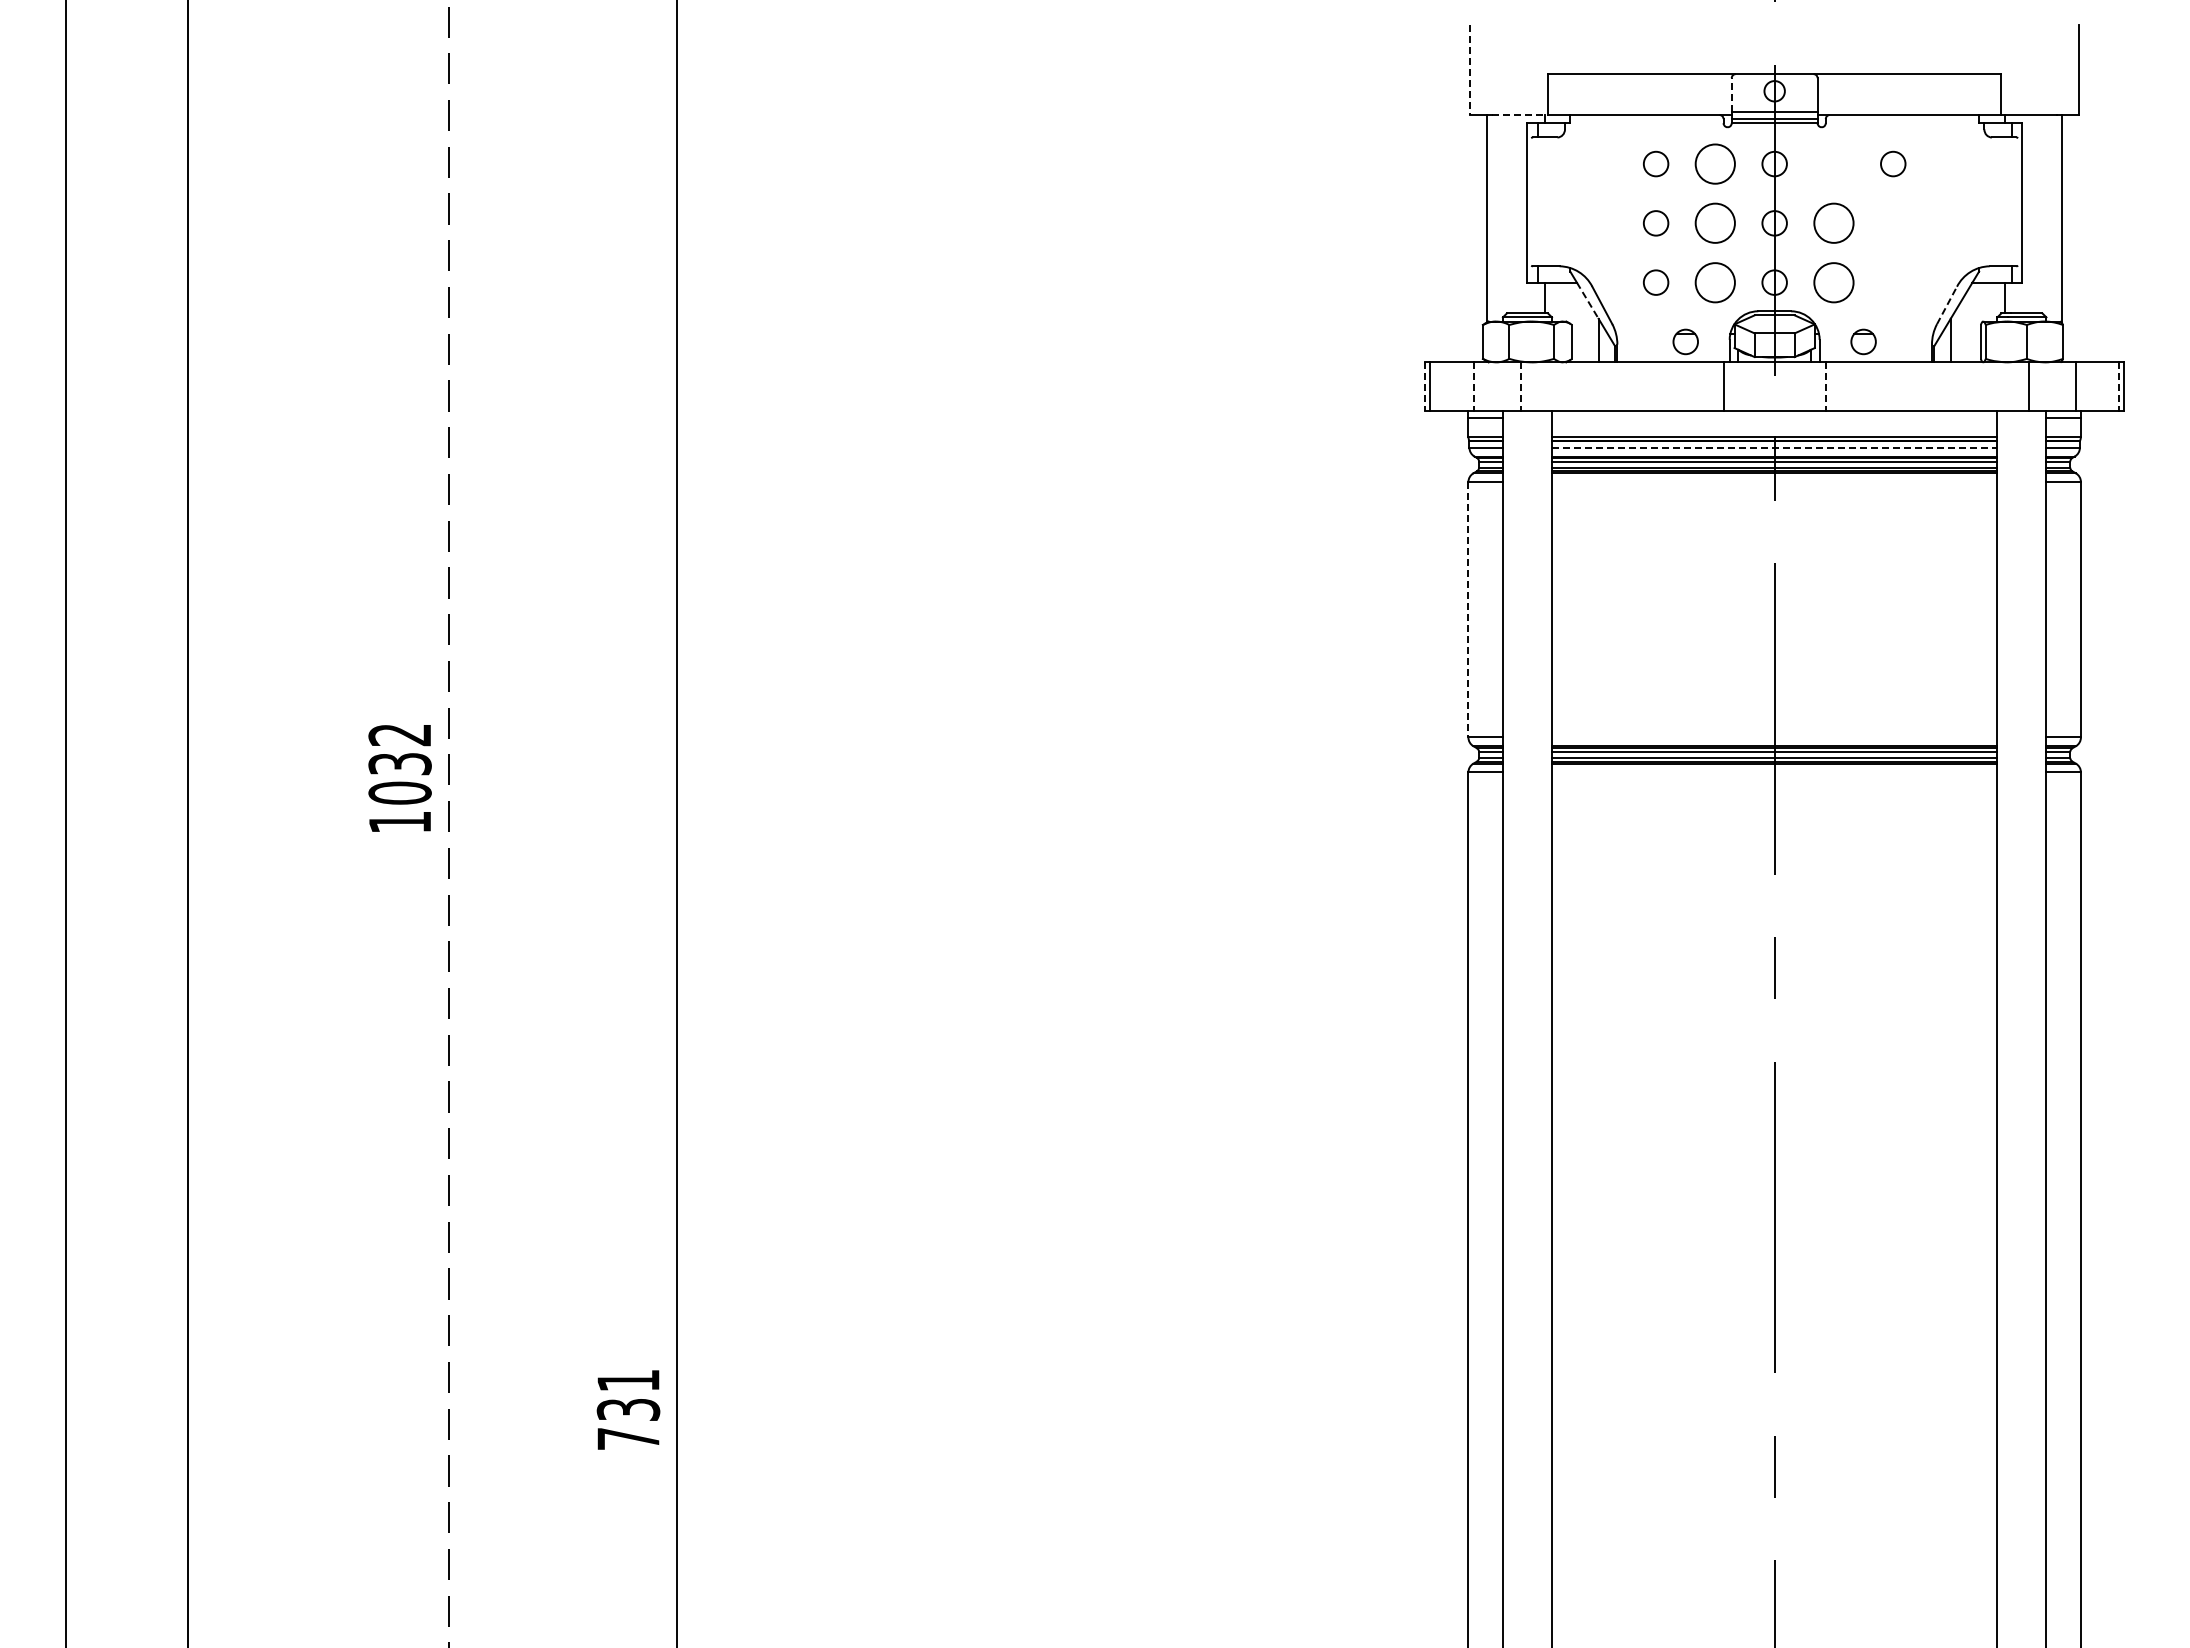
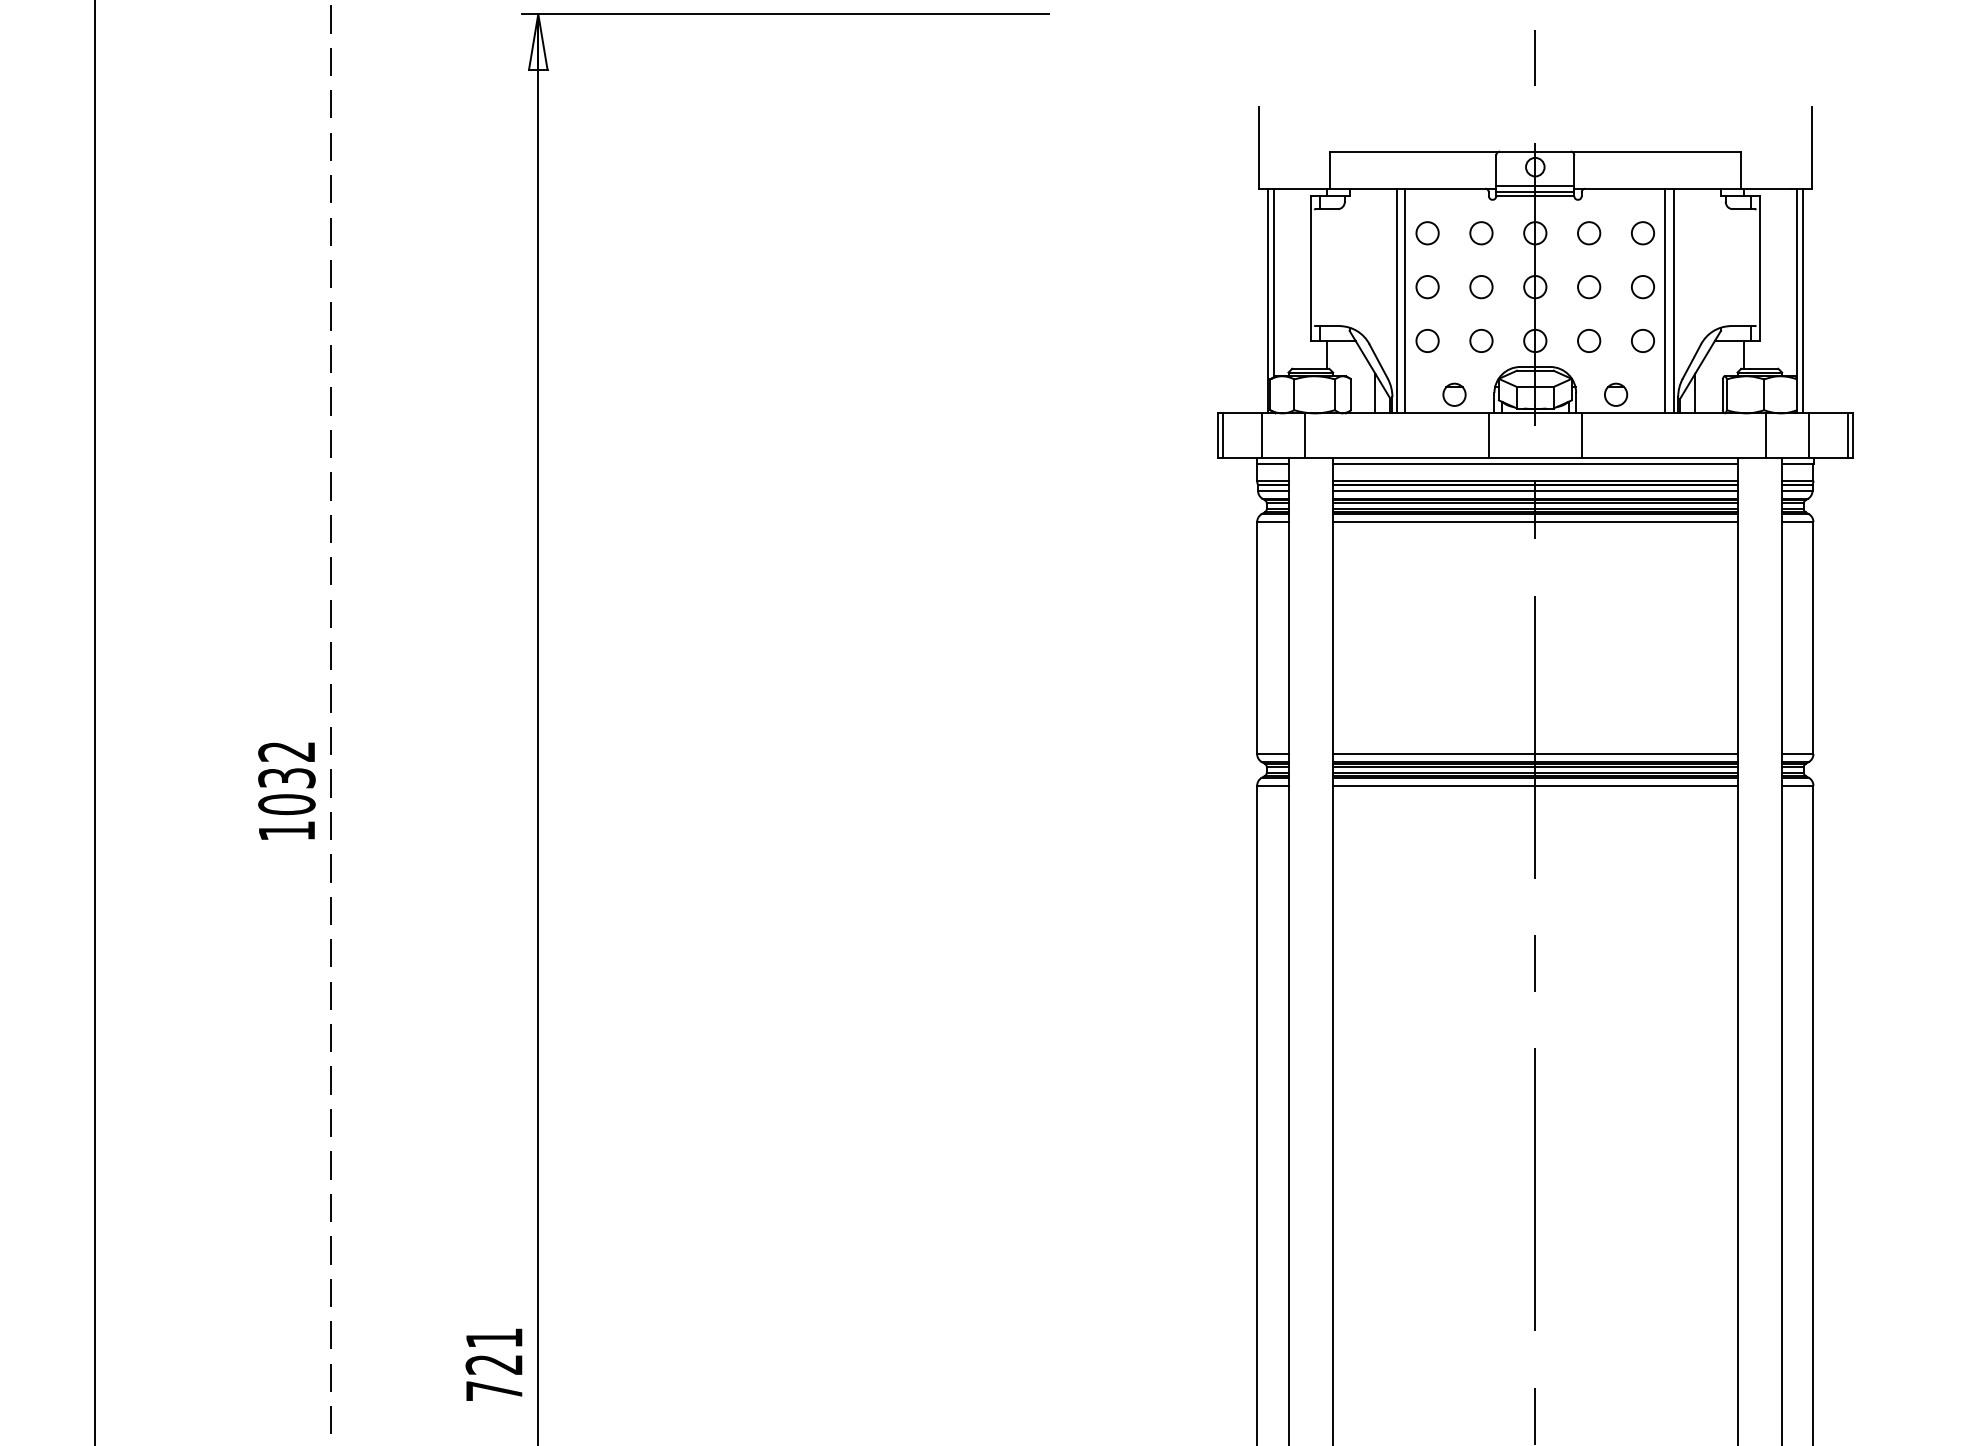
line: (1470, 70) -> (1259, 148), dashed -> solid
line: (1731, 94) -> (1496, 170), dashed -> solid
line: (1520, 115) -> (1304, 189), dashed -> solid
circle: (1715, 163) -> (1481, 232), size x0.62
circle: (1833, 163) -> (1588, 232), added
circle: (1715, 223) -> (1481, 287), size x0.62
circle: (1833, 223) -> (1588, 287), size x0.62
circle: (1893, 223) -> (1643, 287), added
line: (1480, 238) -> (1268, 300), added
line: (1622, 238) -> (1397, 300), added
line: (1631, 238) -> (1405, 300), added
line: (1917, 238) -> (1665, 300), added
line: (1926, 238) -> (1673, 300), added
line: (2069, 238) -> (1803, 300), added
circle: (1715, 282) -> (1481, 340), size x0.62
circle: (1833, 282) -> (1588, 340), size x0.62
circle: (1893, 282) -> (1643, 340), added
line: (1588, 301) -> (1366, 358), dashed -> solid
line: (1947, 305) -> (1692, 361), dashed -> solid
line: (1425, 386) -> (1218, 435), dashed -> solid
line: (1473, 386) -> (1261, 435), dashed -> solid
line: (1520, 386) -> (1304, 435), dashed -> solid
line: (1825, 386) -> (1581, 435), dashed -> solid
line: (2118, 386) -> (1847, 435), dashed -> solid
line: (1774, 417) -> (1535, 463), added
line: (1774, 447) -> (1535, 490), dashed -> solid
line: (1774, 482) -> (1535, 522), added
line: (1468, 609) -> (1257, 637), dashed -> solid
line: (1774, 737) -> (1535, 754), added
line: (1774, 772) -> (1535, 785), added
text: (628, 1409) -> (494, 1364), 731 -> 721

